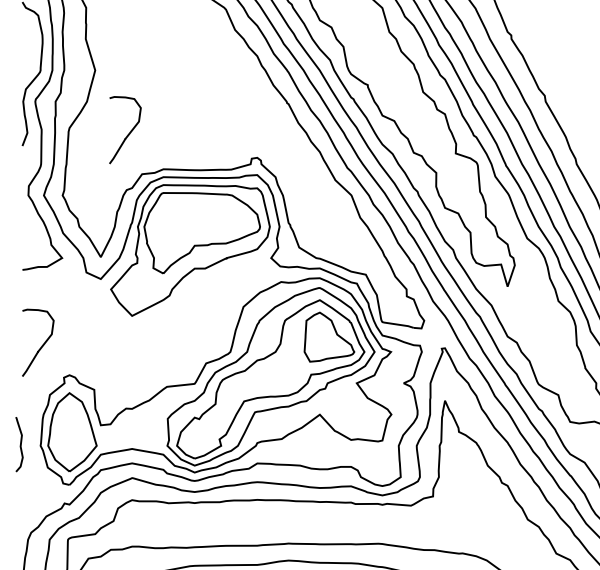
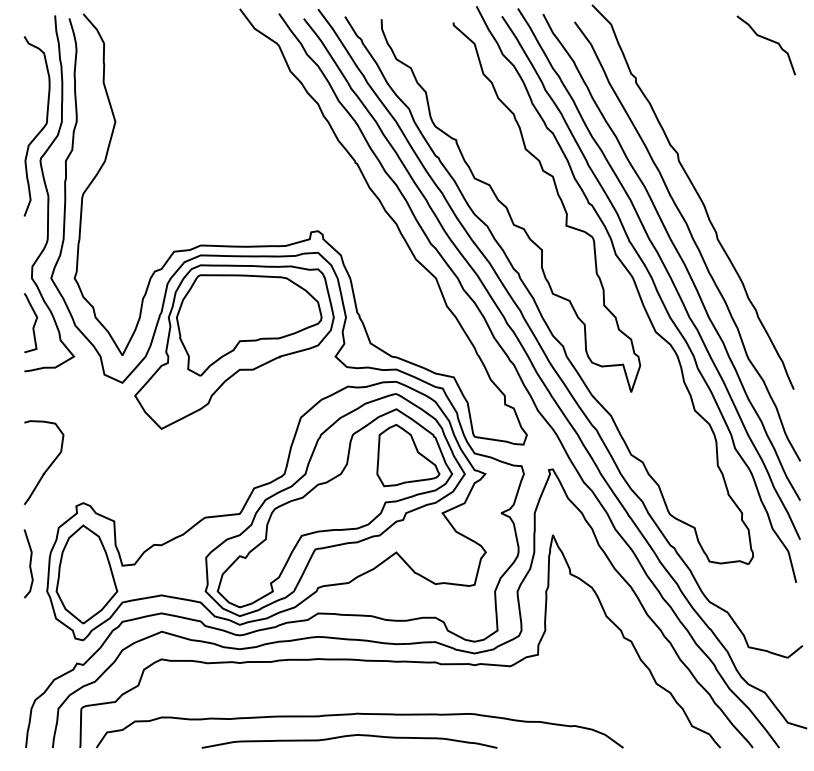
curve: (128, 133) -> (157, 200), removed
curve: (29, 232) -> (33, 324), added
curve: (20, 444) -> (29, 563), moved

